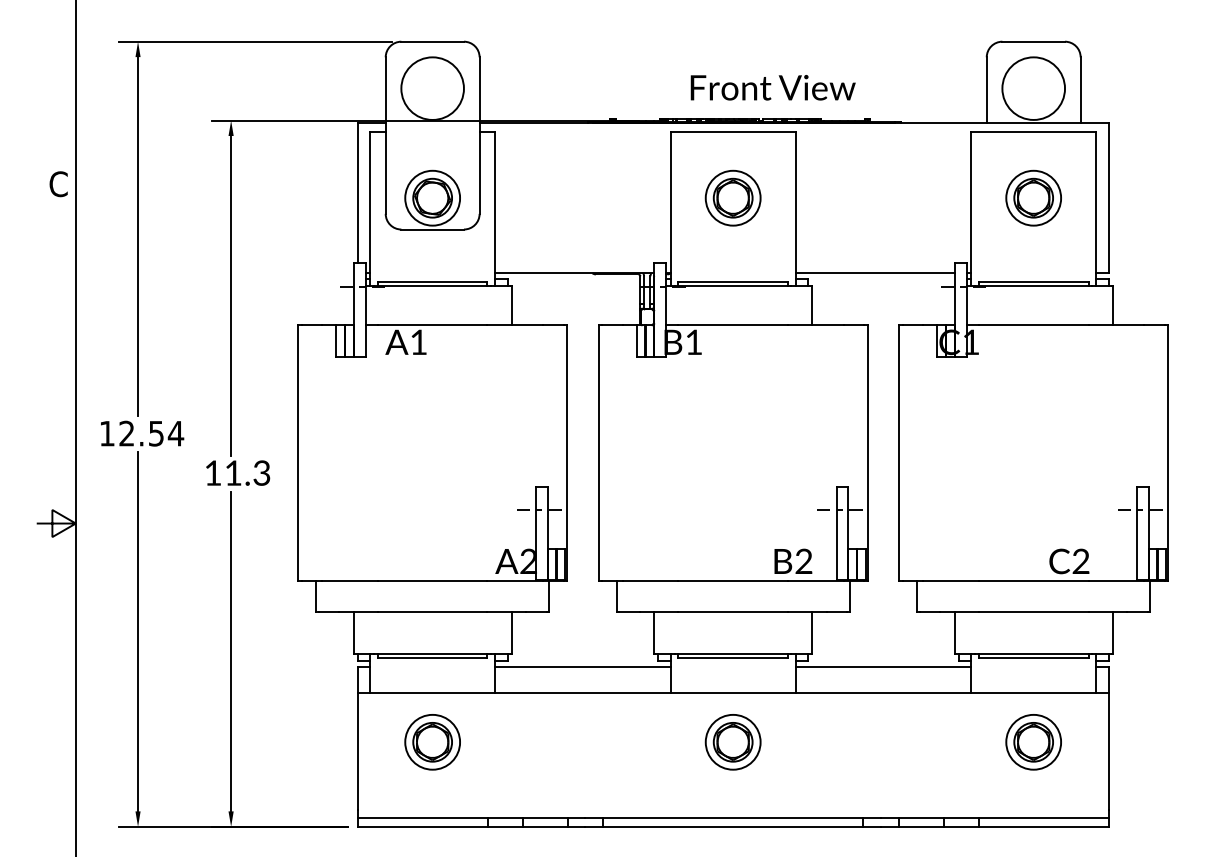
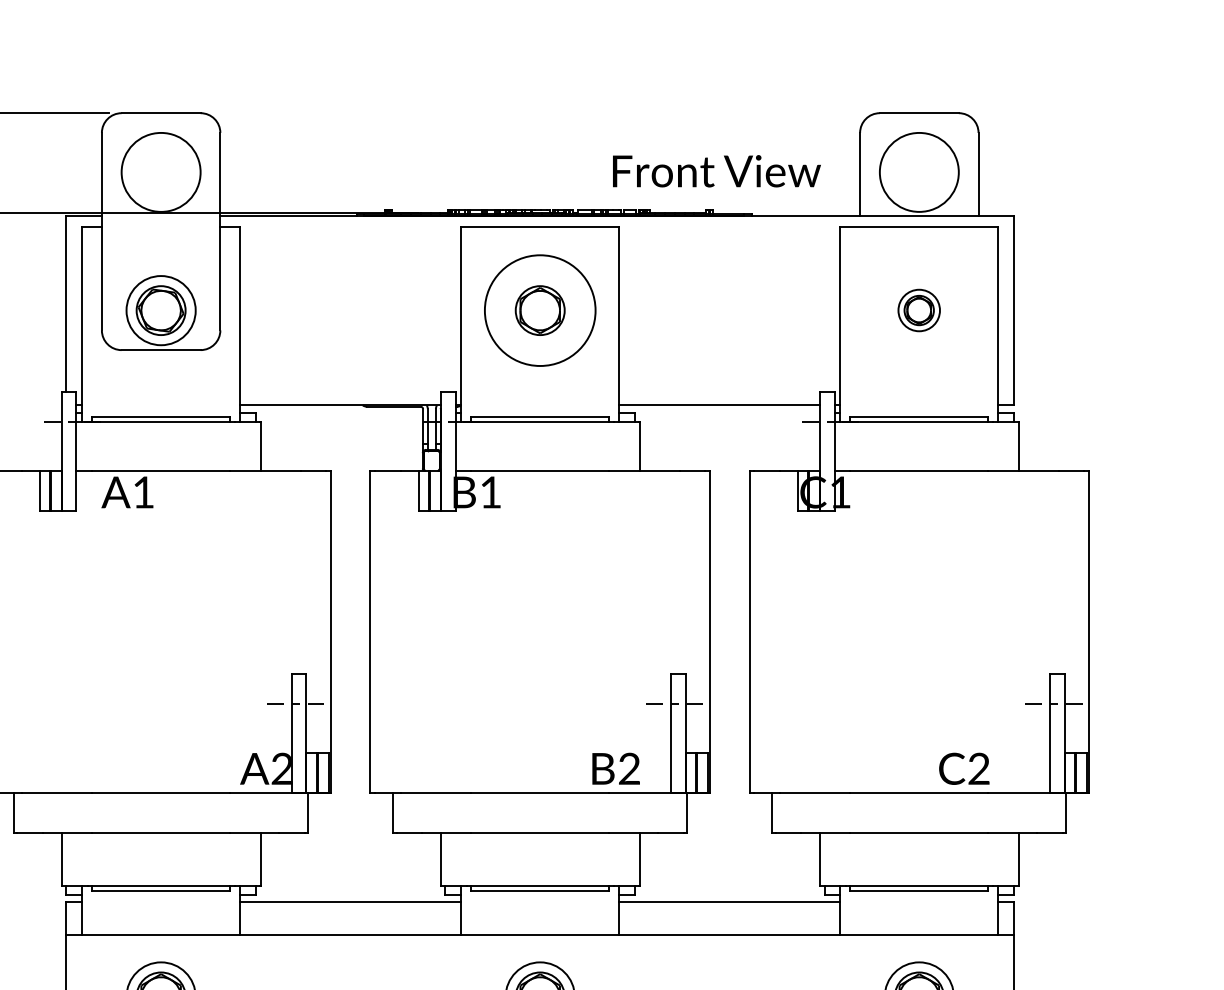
text: (772, 87) -> (715, 170), moved
circle: (732, 197) -> (539, 309), size x1.6
part: (1033, 197) -> (919, 309), size x0.6

